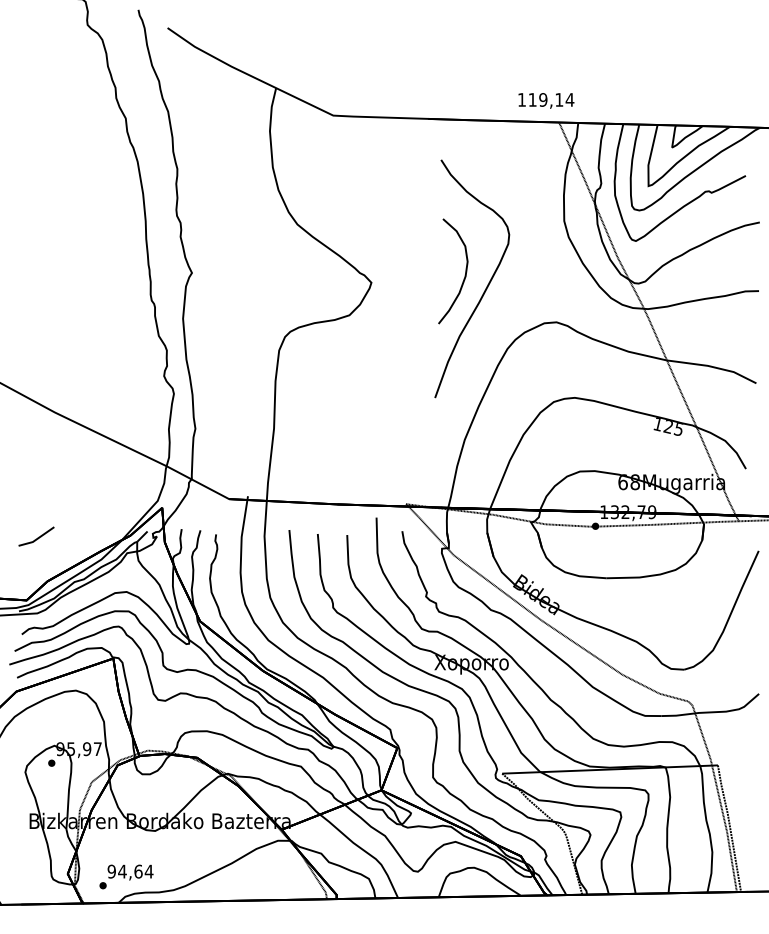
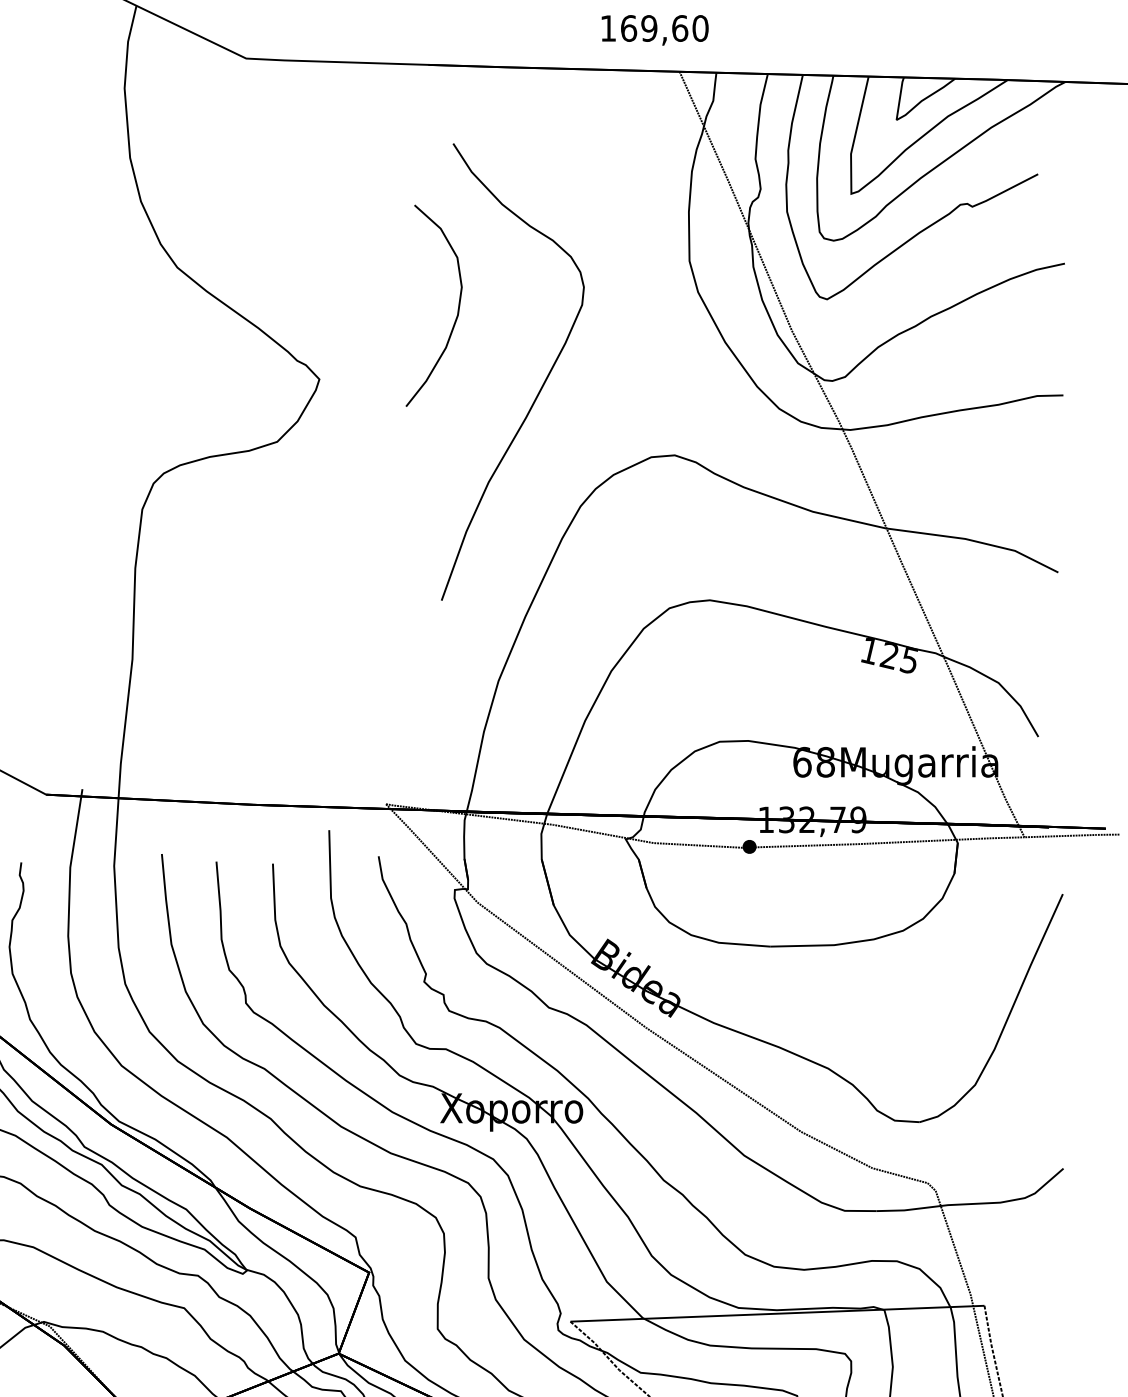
text: (551, 99) -> (665, 27), 119,14 -> 169,60
part: (464, 275) -> (455, 313), moved

